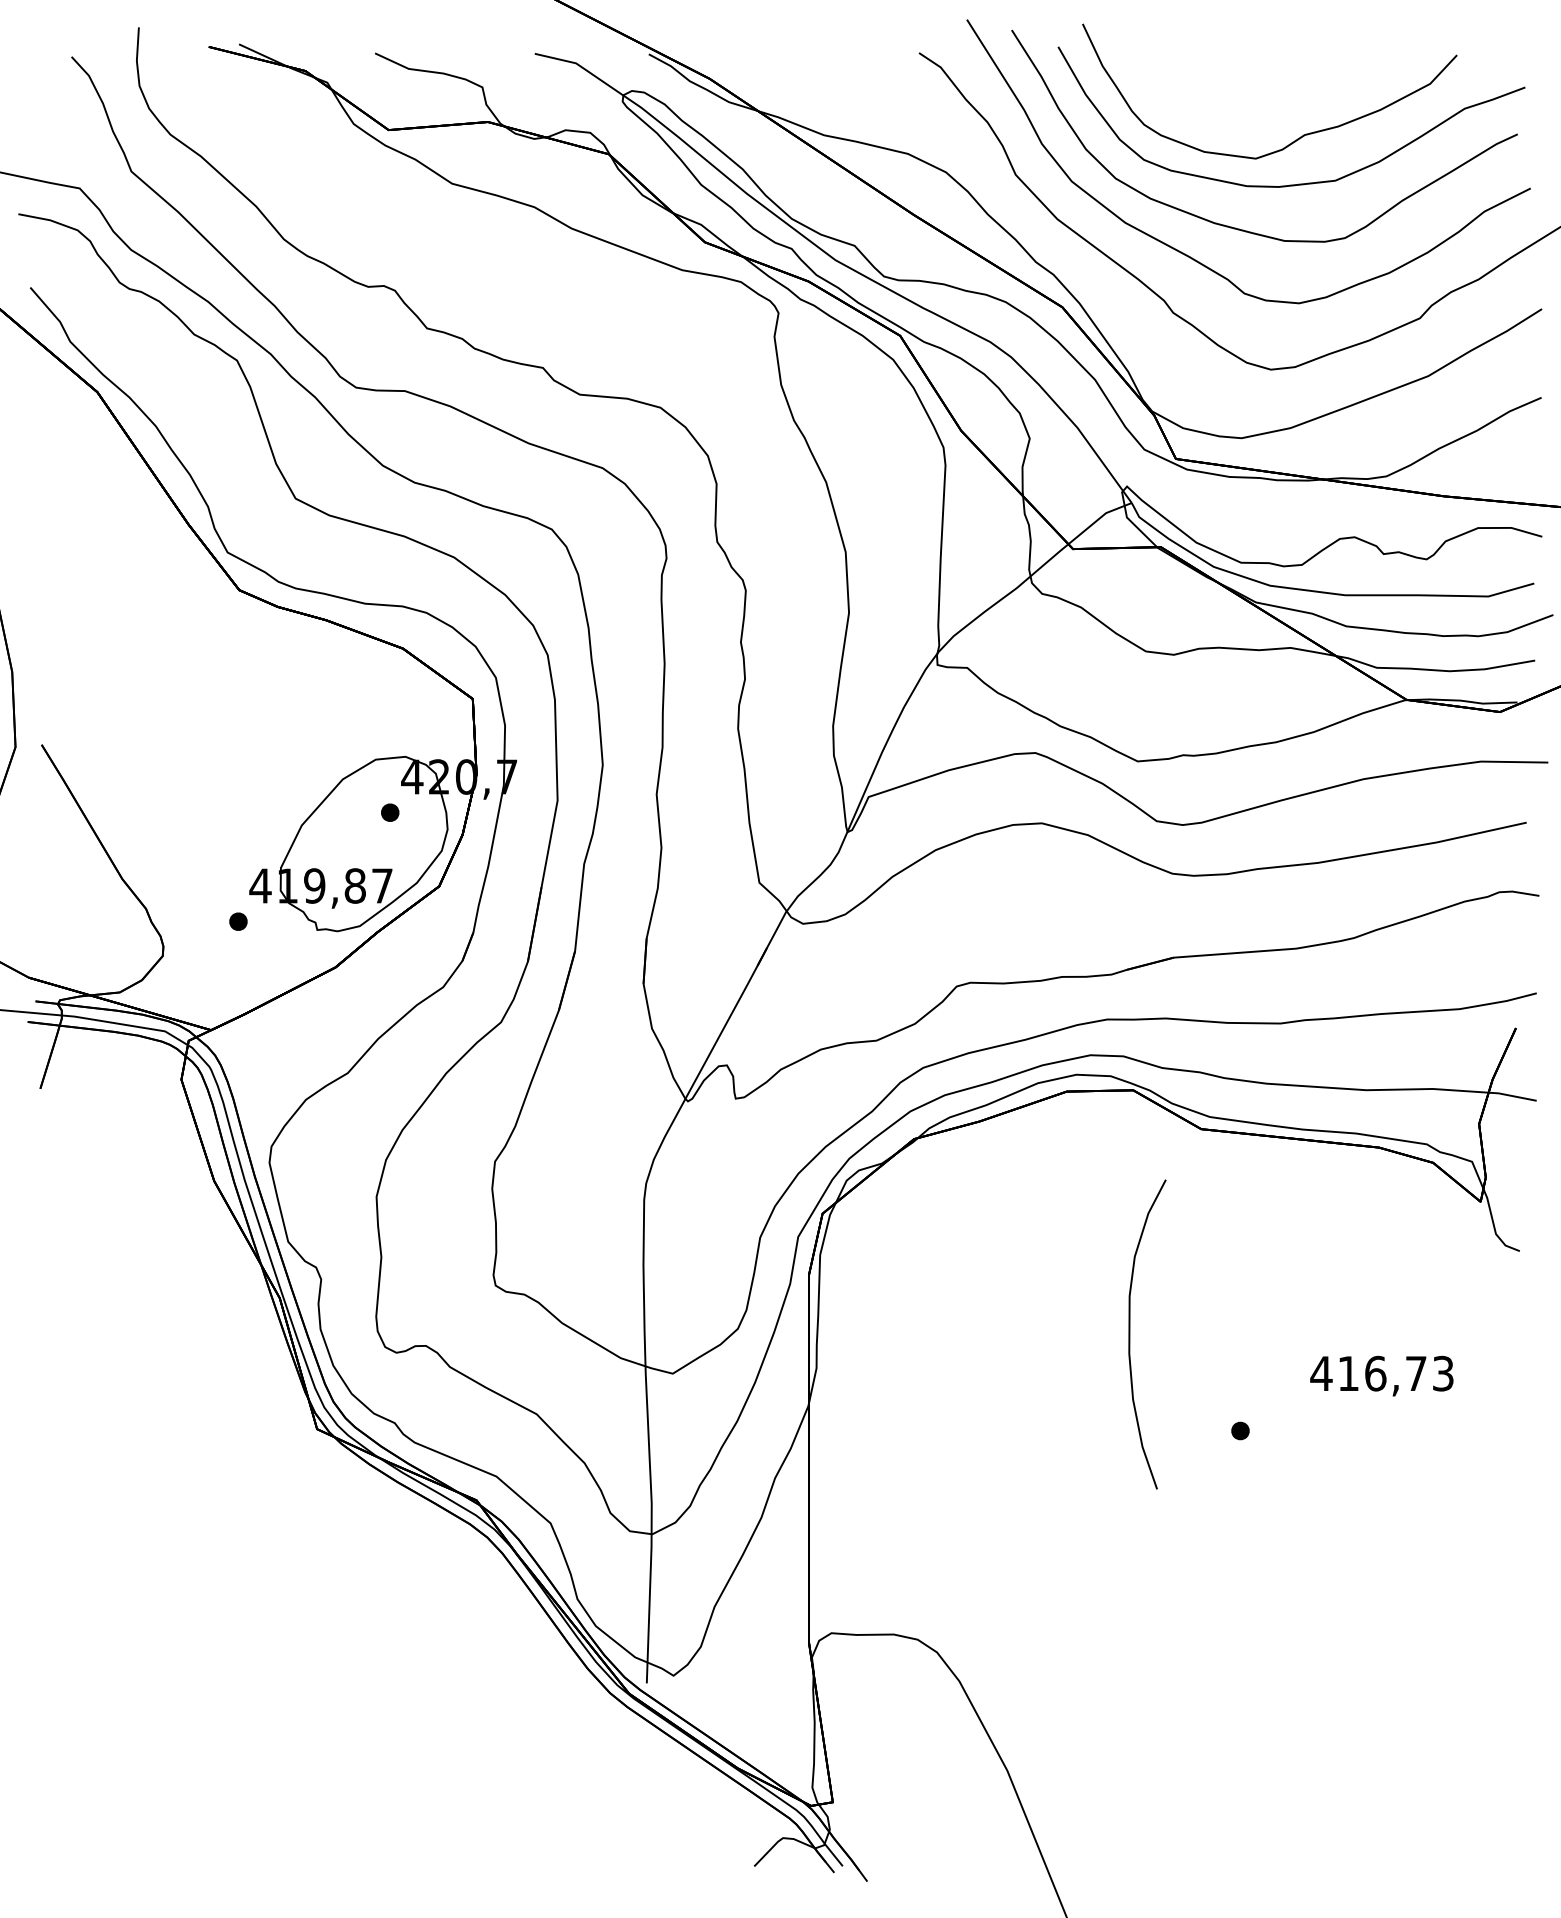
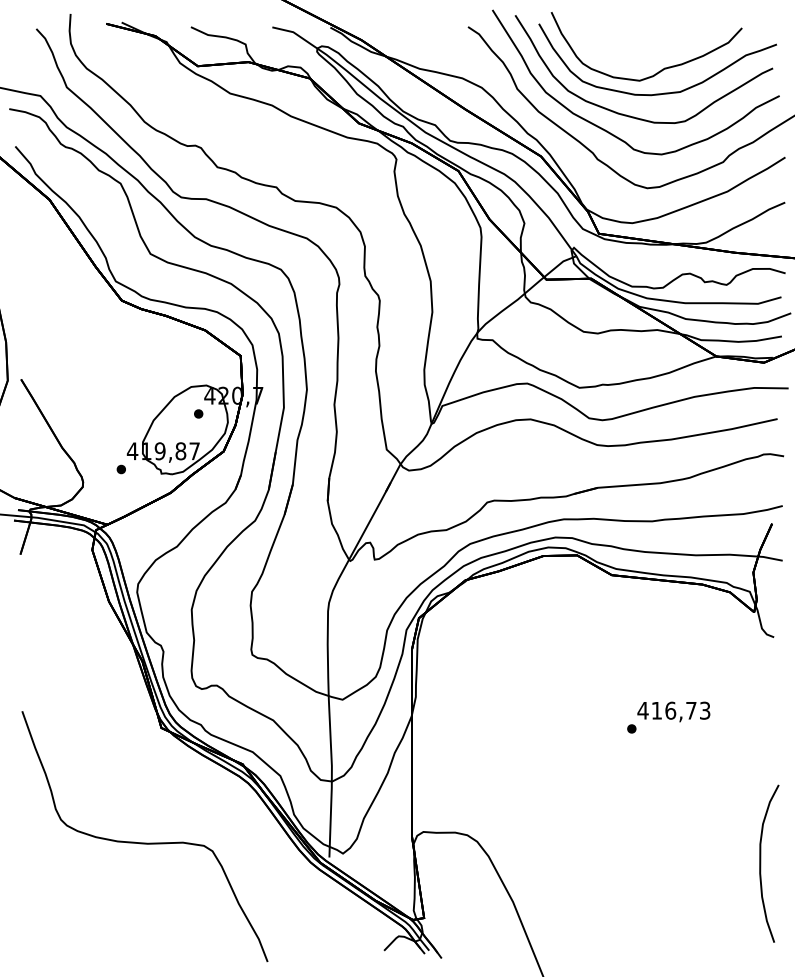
curve: (1131, 1333) -> (761, 863), moved
text: (1381, 1375) -> (673, 711), moved
curve: (283, 1653) -> (144, 842), added

